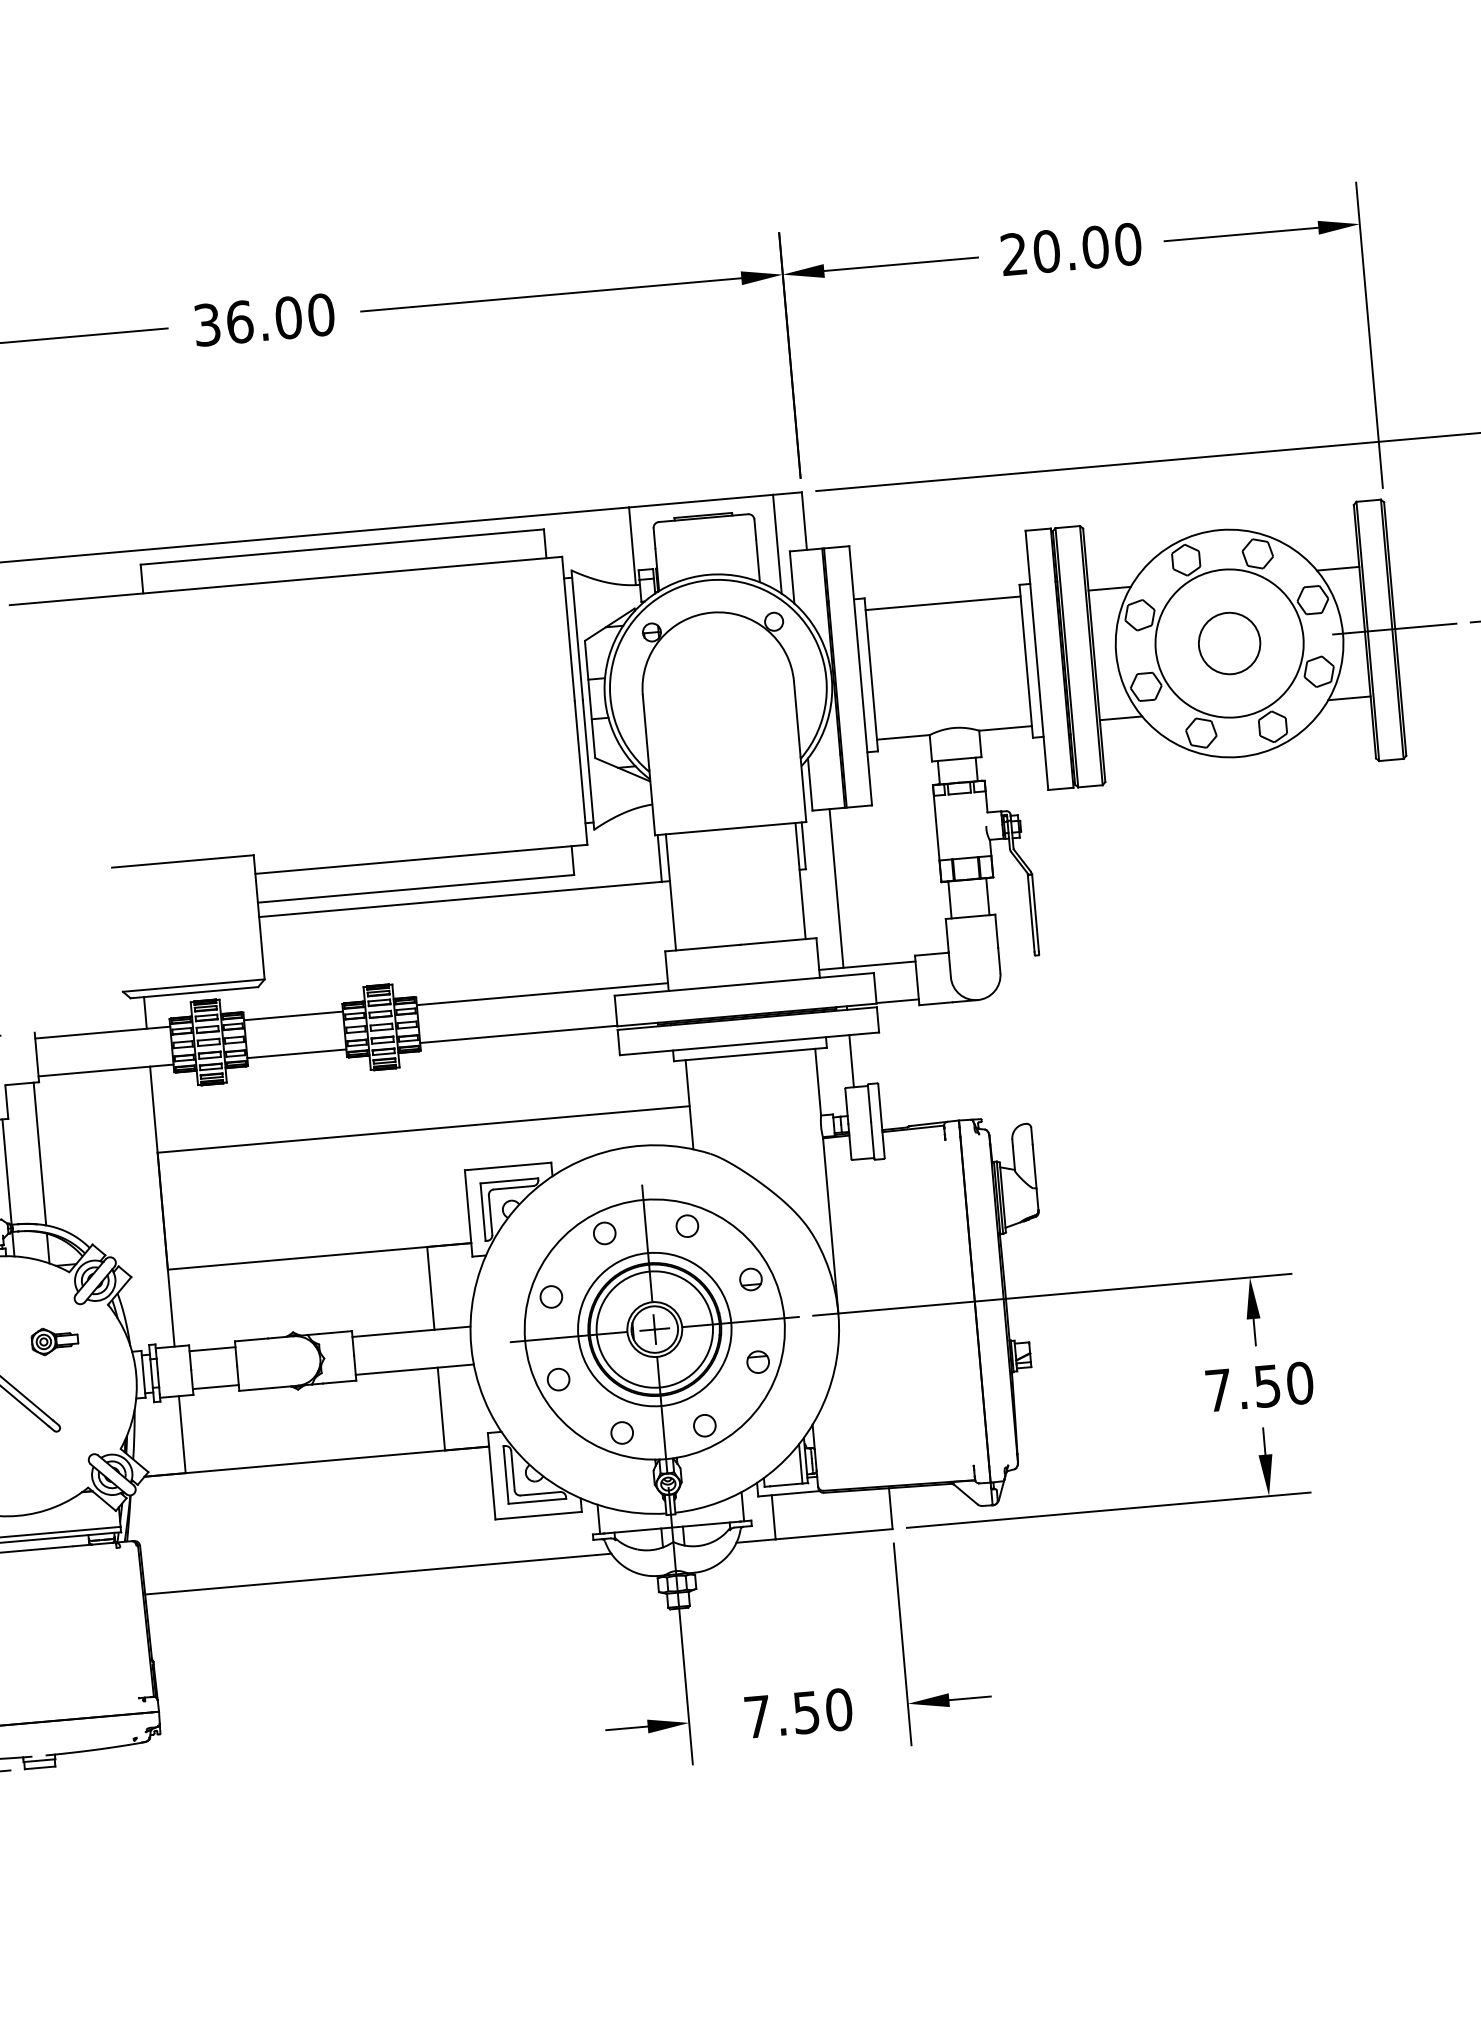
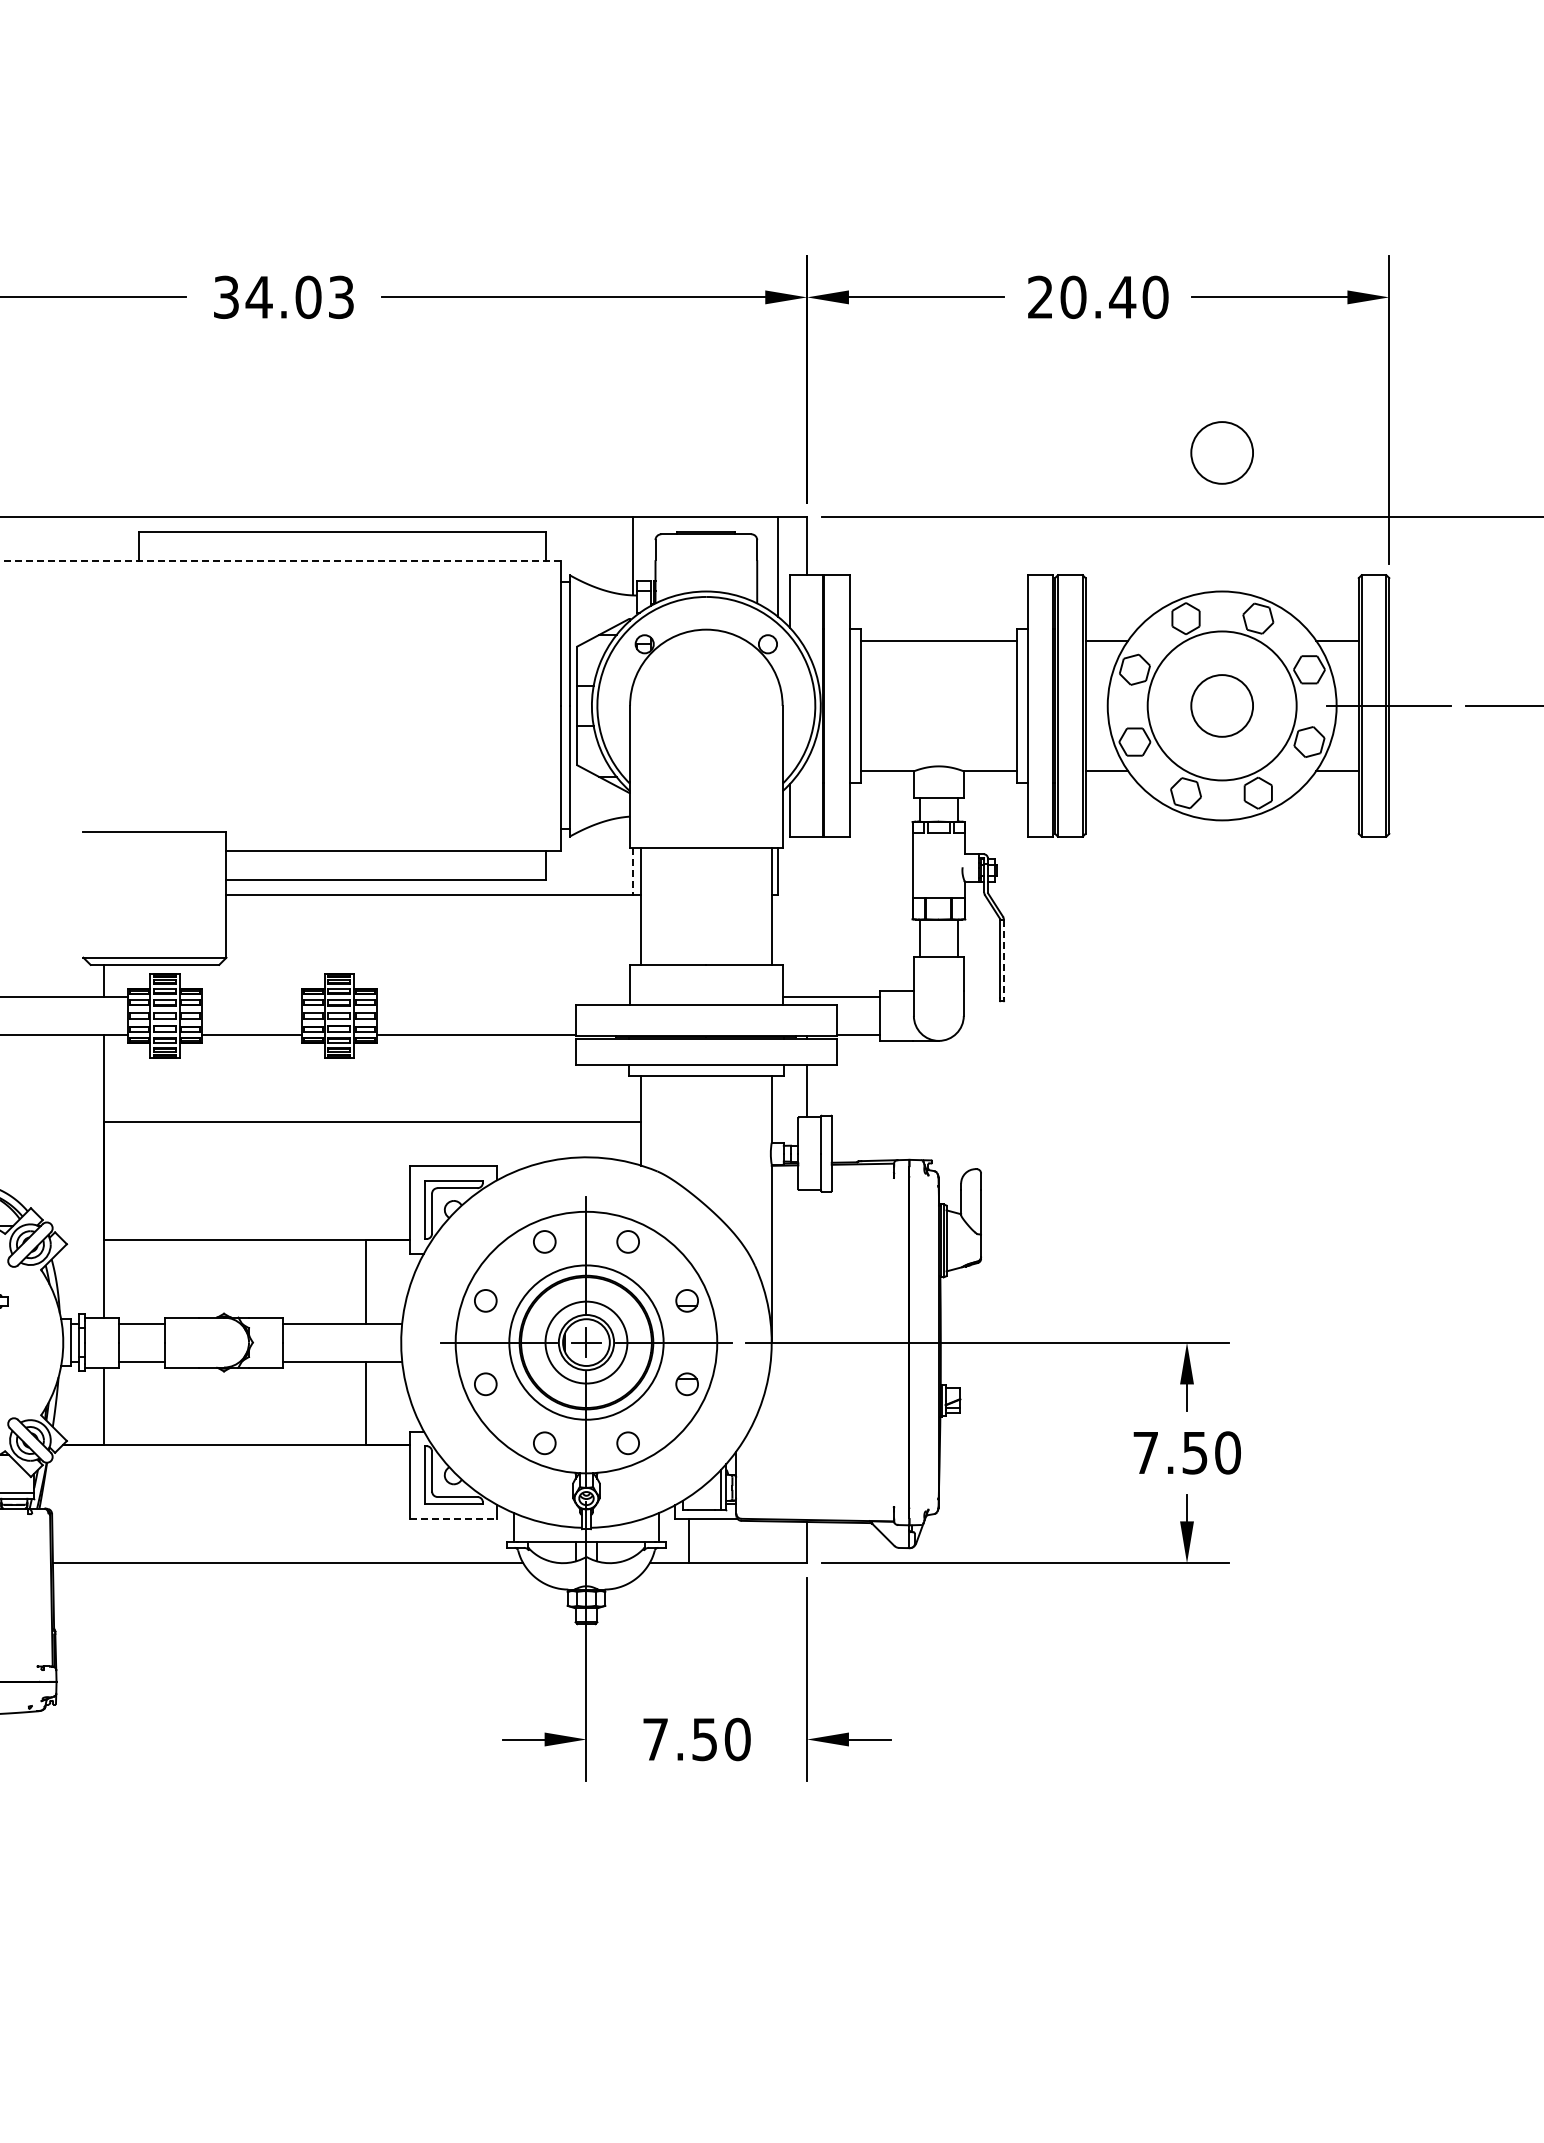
text: (1095, 247) -> (1122, 297), 20.00 -> 20.40
text: (279, 318) -> (299, 297), 36.00 -> 34.03
circle: (1206, 392) -> (1221, 452), added
line: (285, 580) -> (282, 560), solid -> dashed
line: (659, 858) -> (632, 871), solid -> dashed
line: (836, 888) -> (807, 916), removed
line: (1035, 912) -> (1004, 958), solid -> dashed
line: (542, 993) -> (503, 996), removed
line: (293, 1015) -> (252, 996), removed
circle: (653, 1329) -> (585, 1342), size x0.7
line: (538, 1515) -> (453, 1518), solid -> dashed

